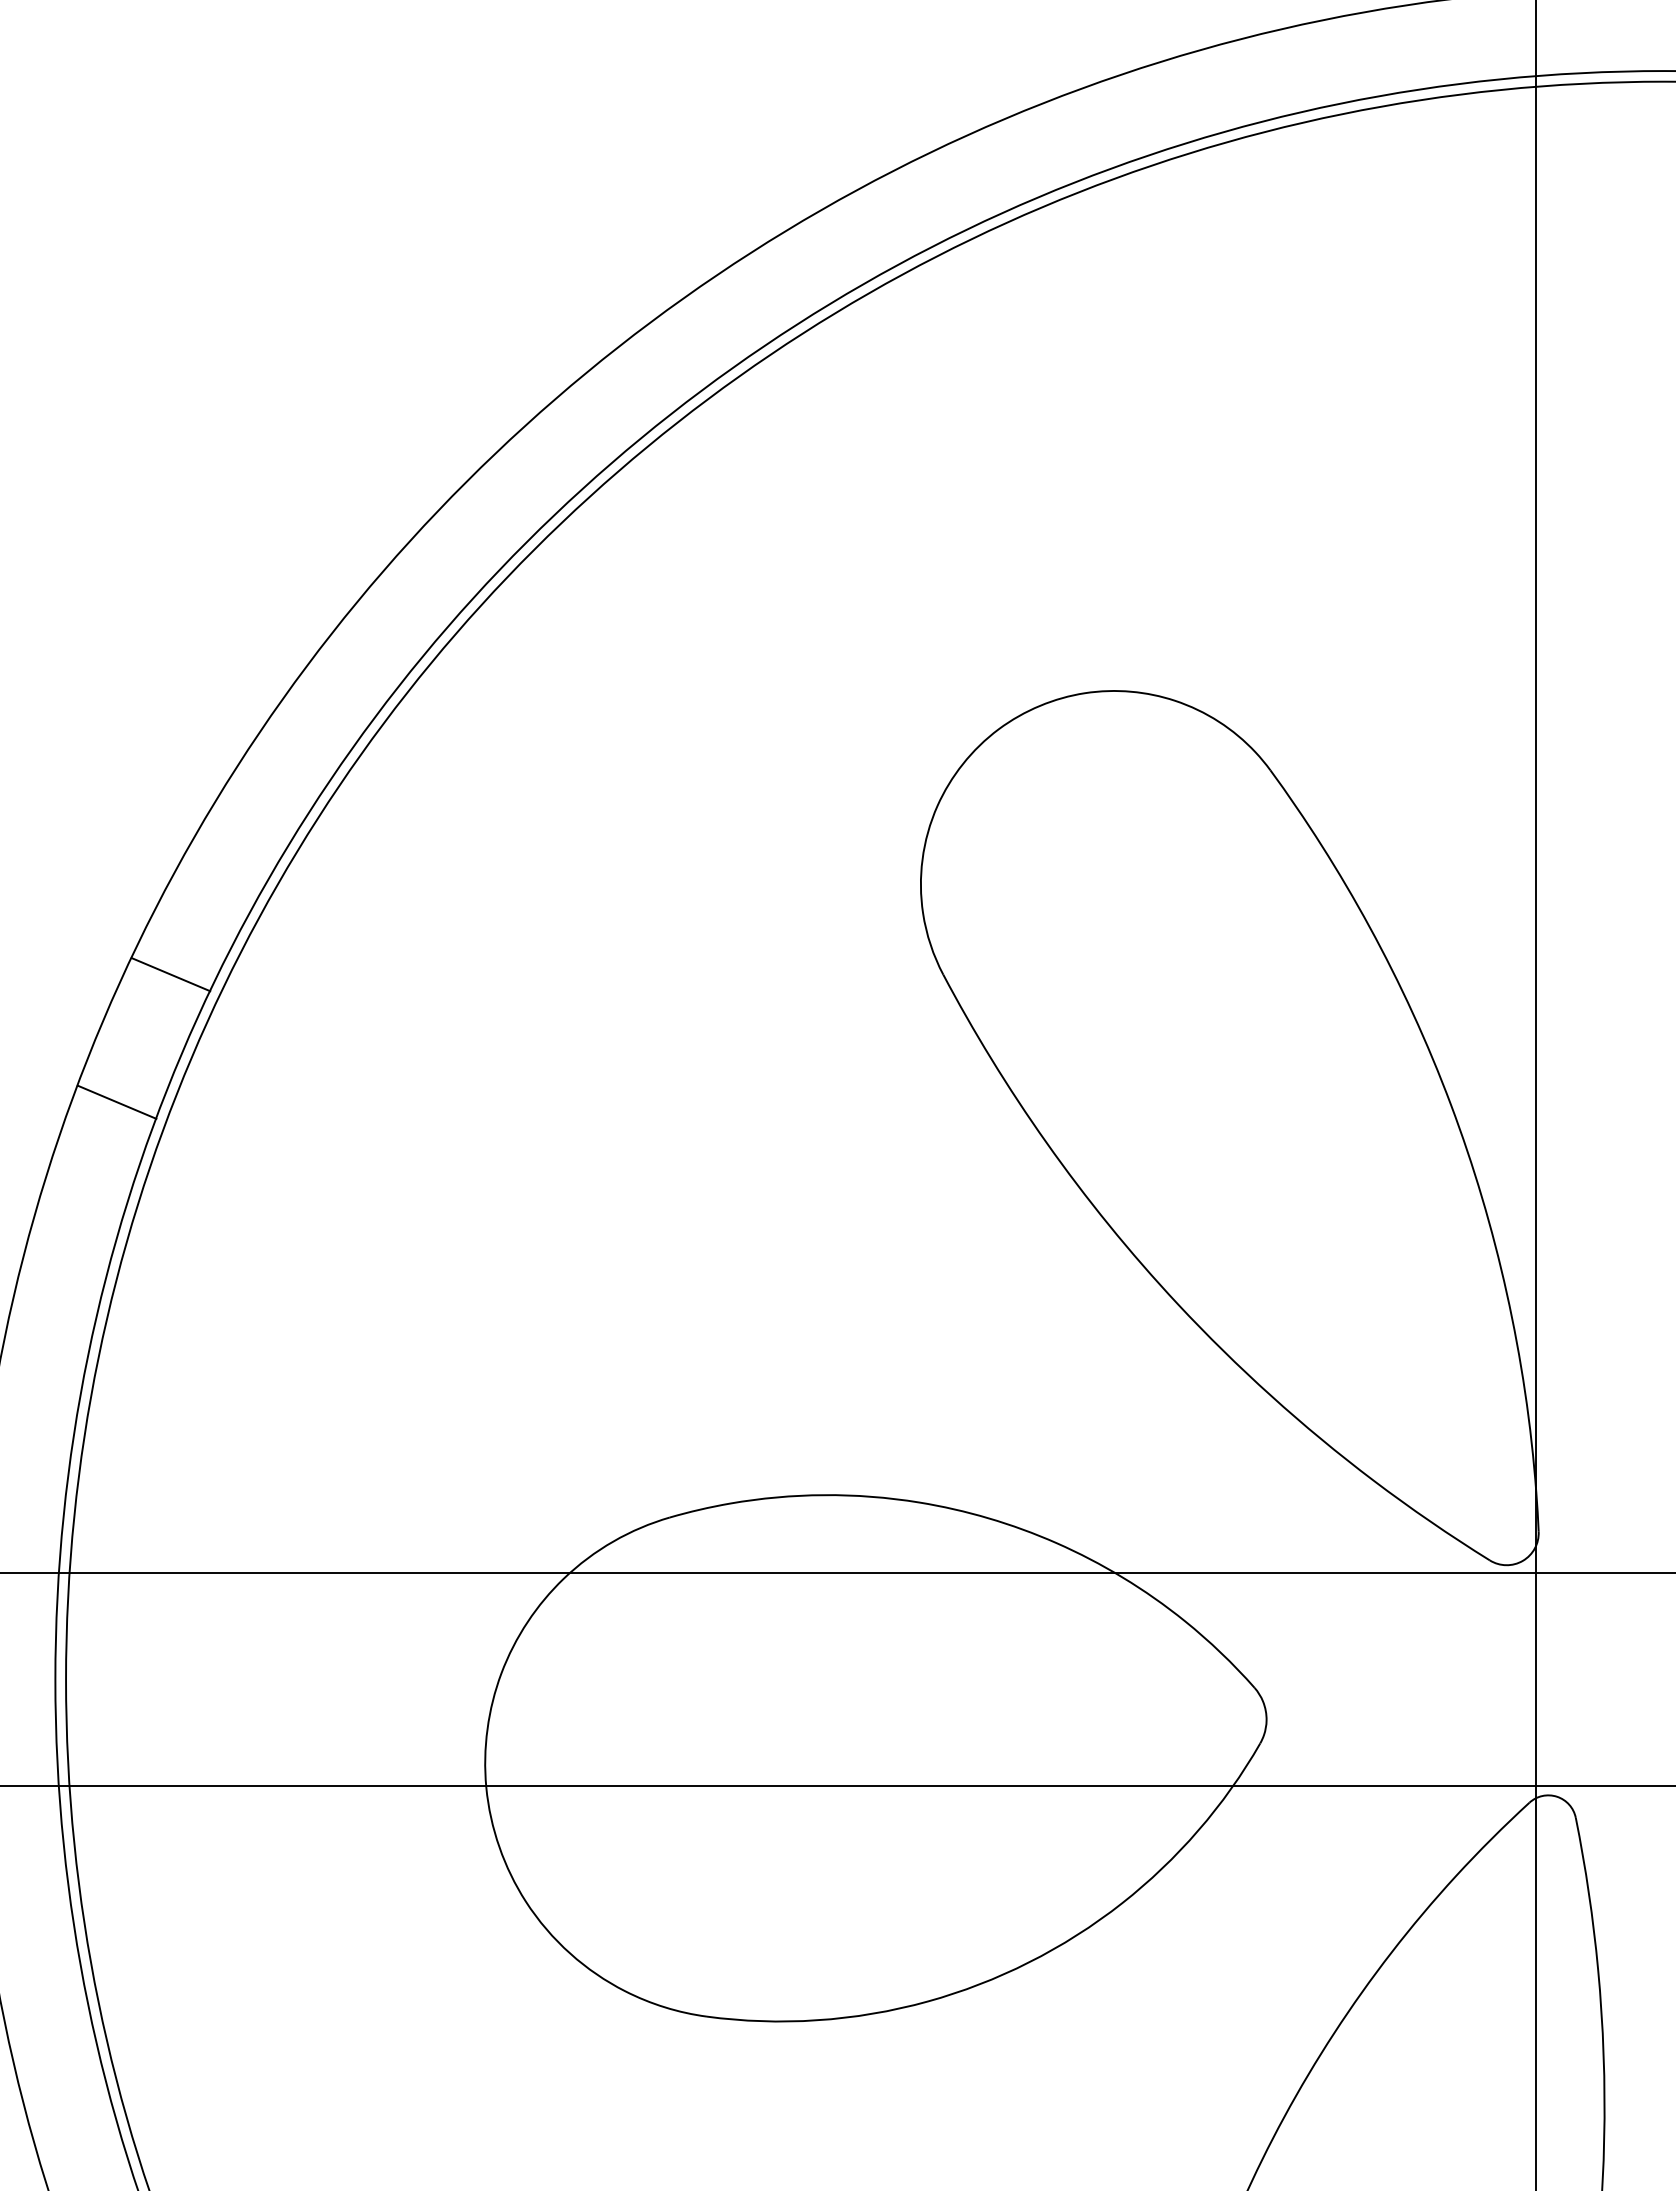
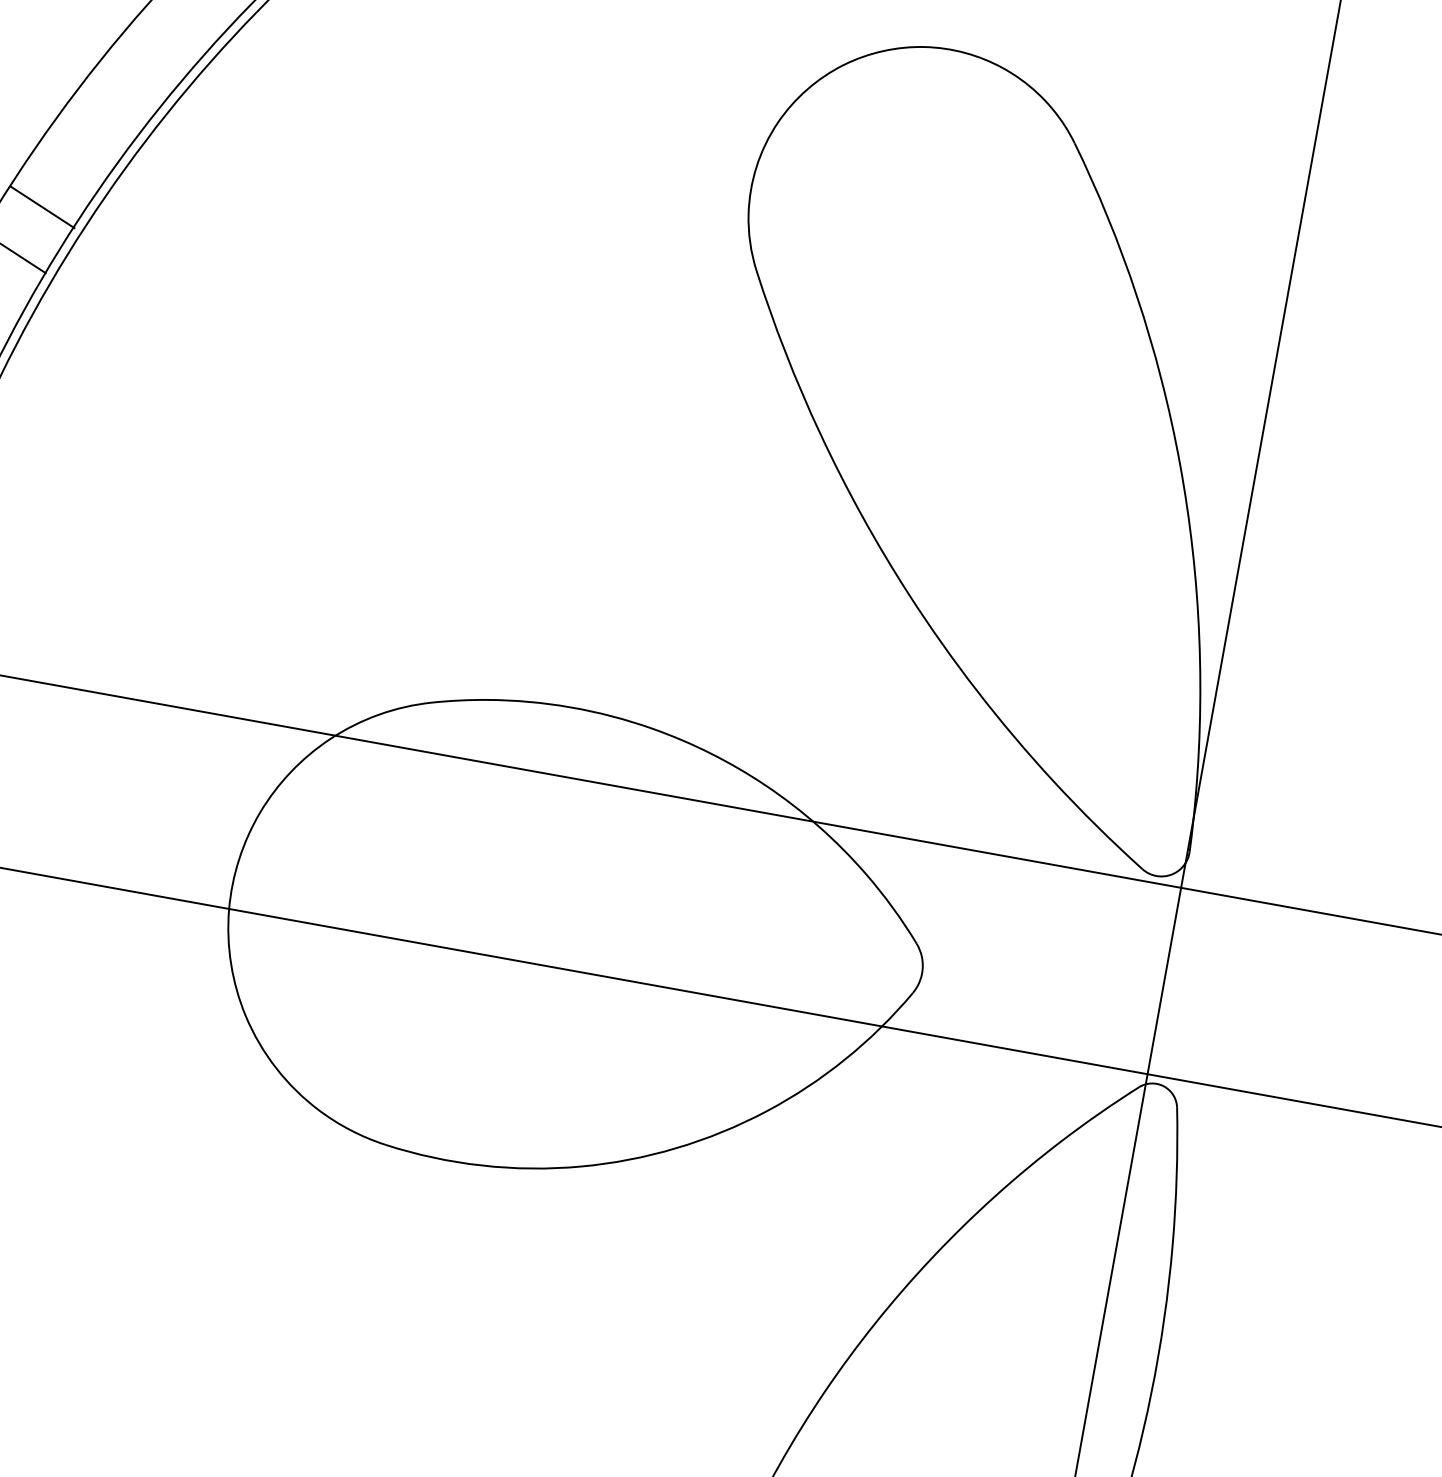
line: (170, 974) -> (42, 207), moved

